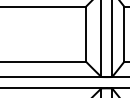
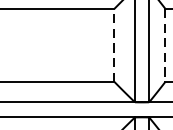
line: (85, 33) -> (113, 44), solid -> dashed
line: (124, 34) -> (165, 45), solid -> dashed

